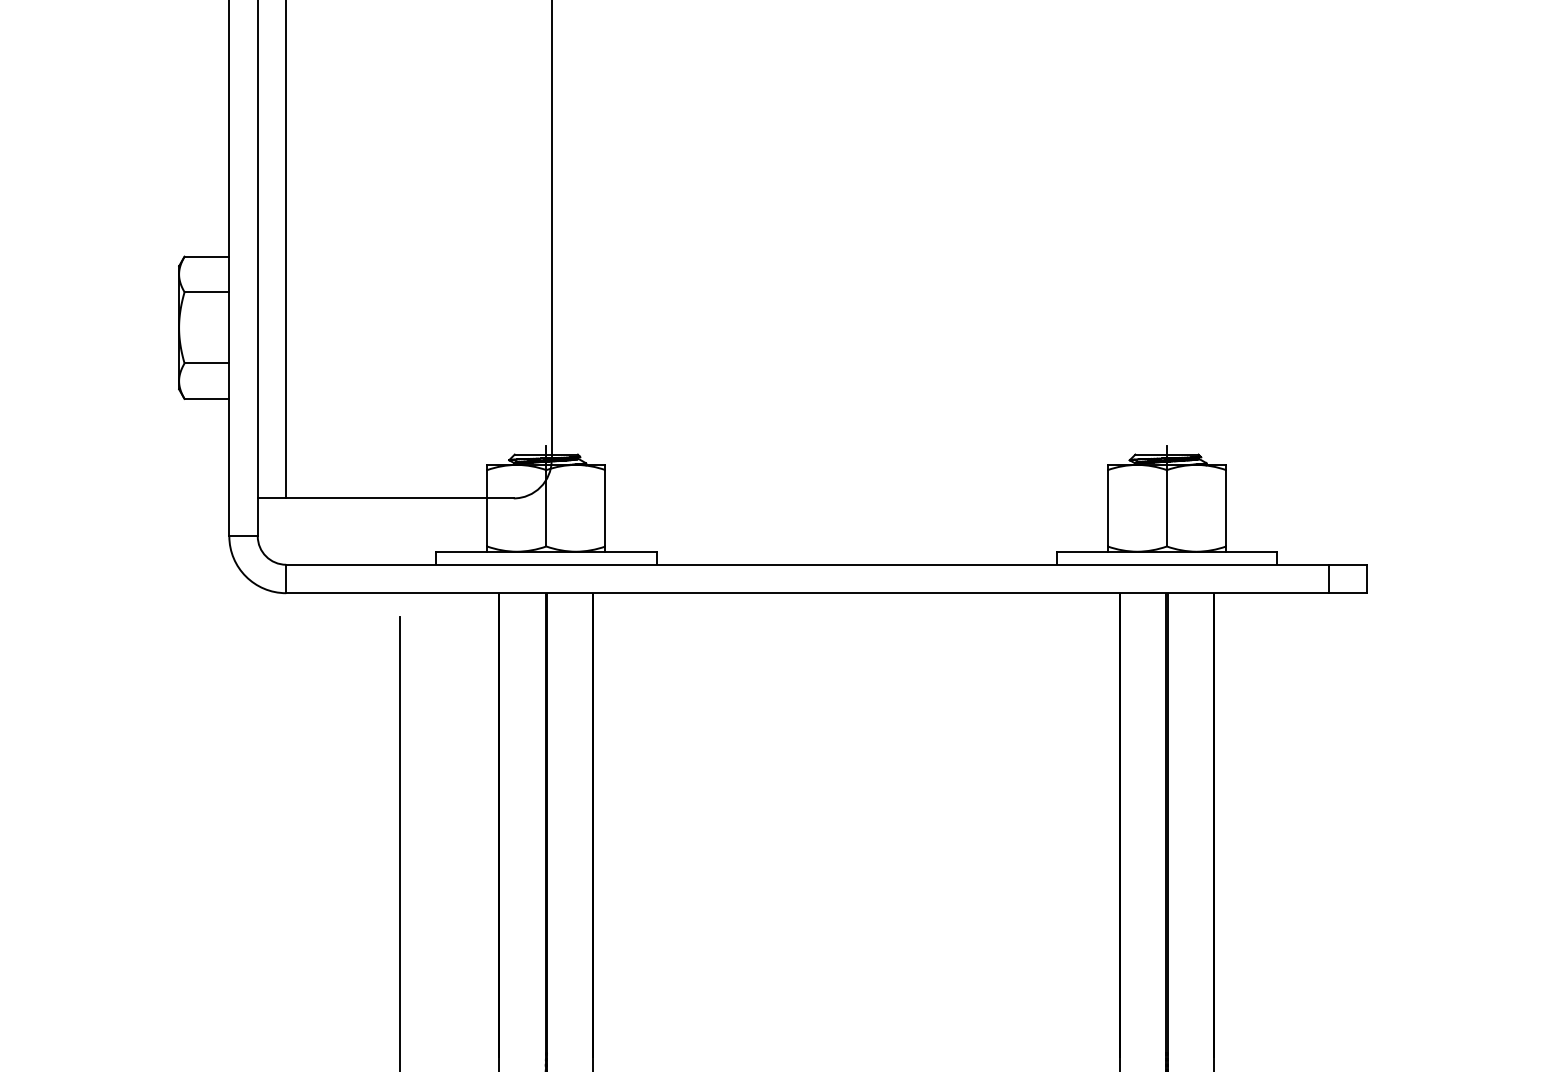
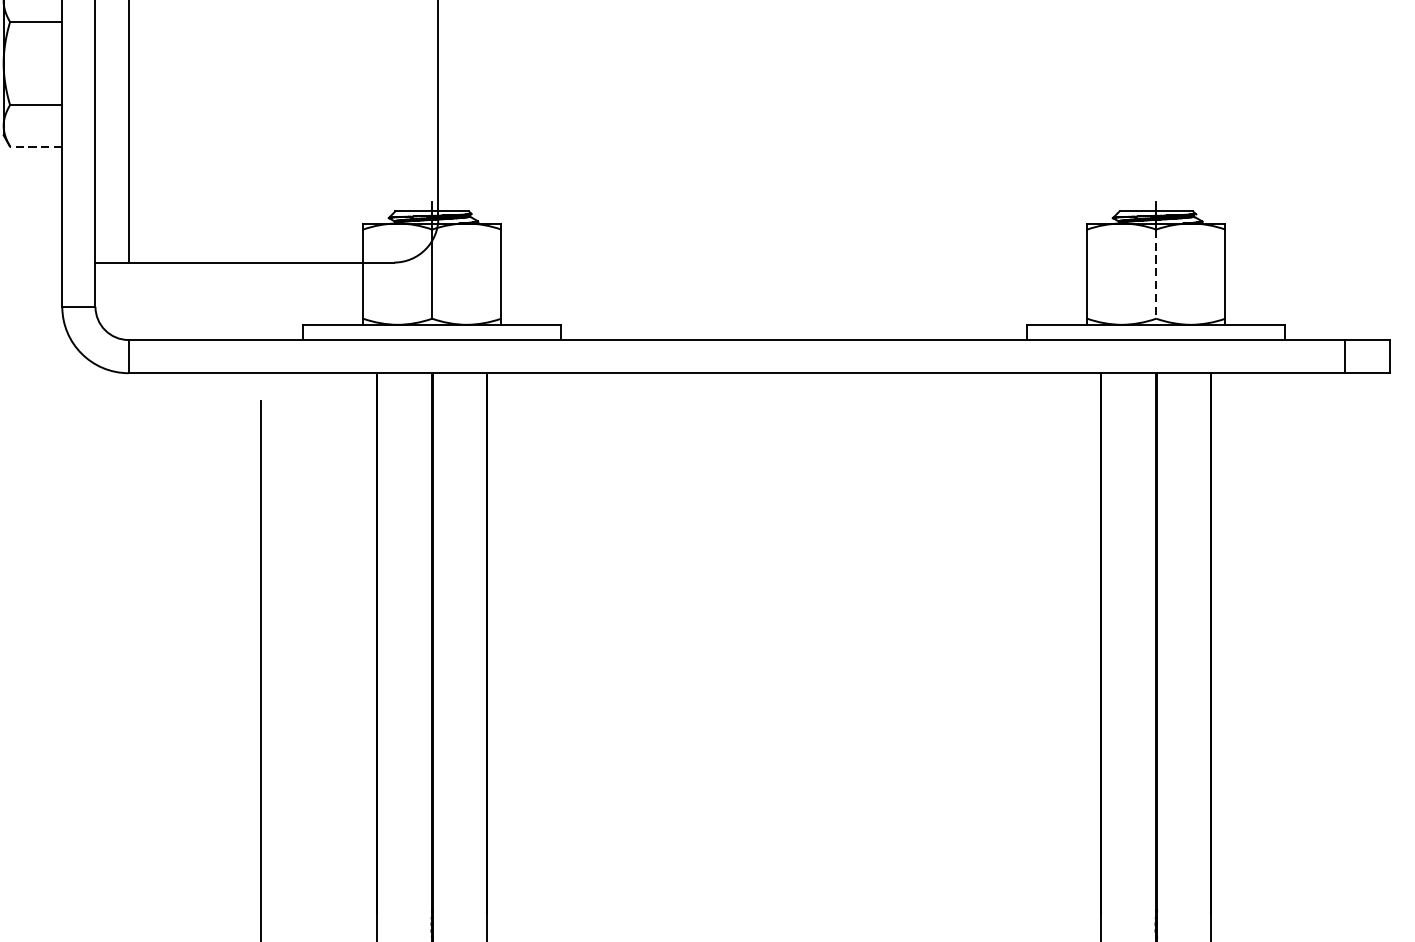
line: (206, 398) -> (35, 146), solid -> dashed
line: (1166, 508) -> (1155, 274), solid -> dashed

